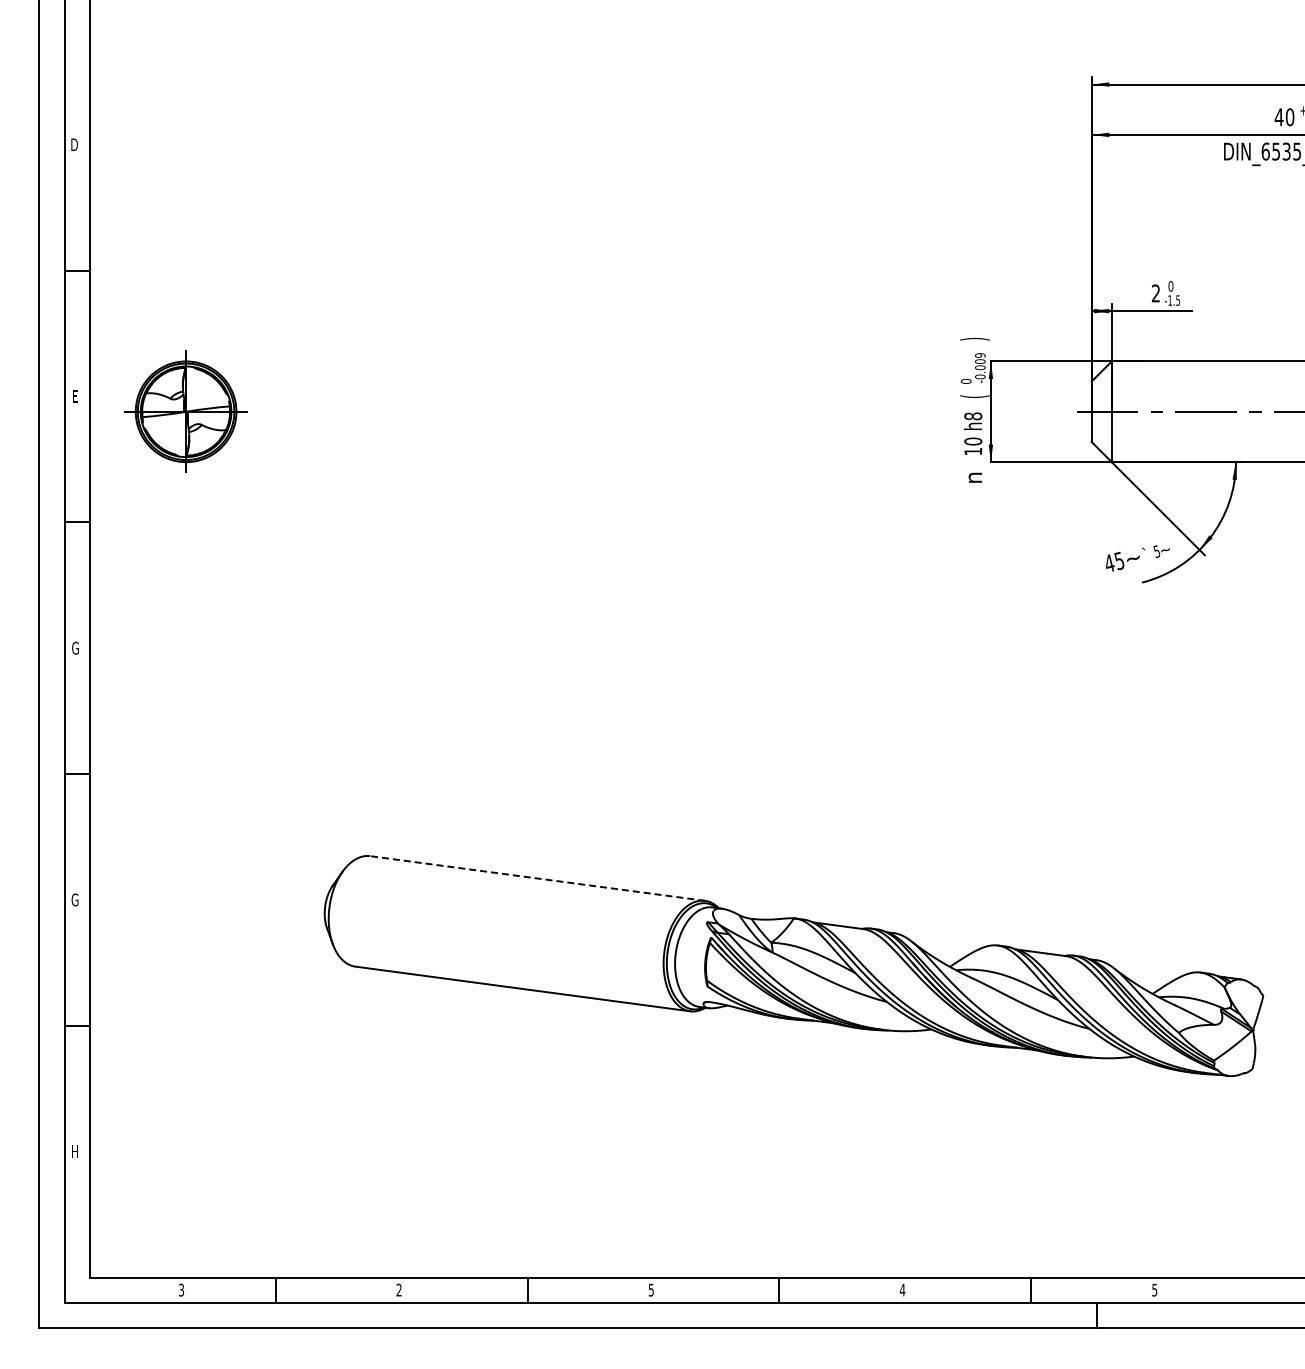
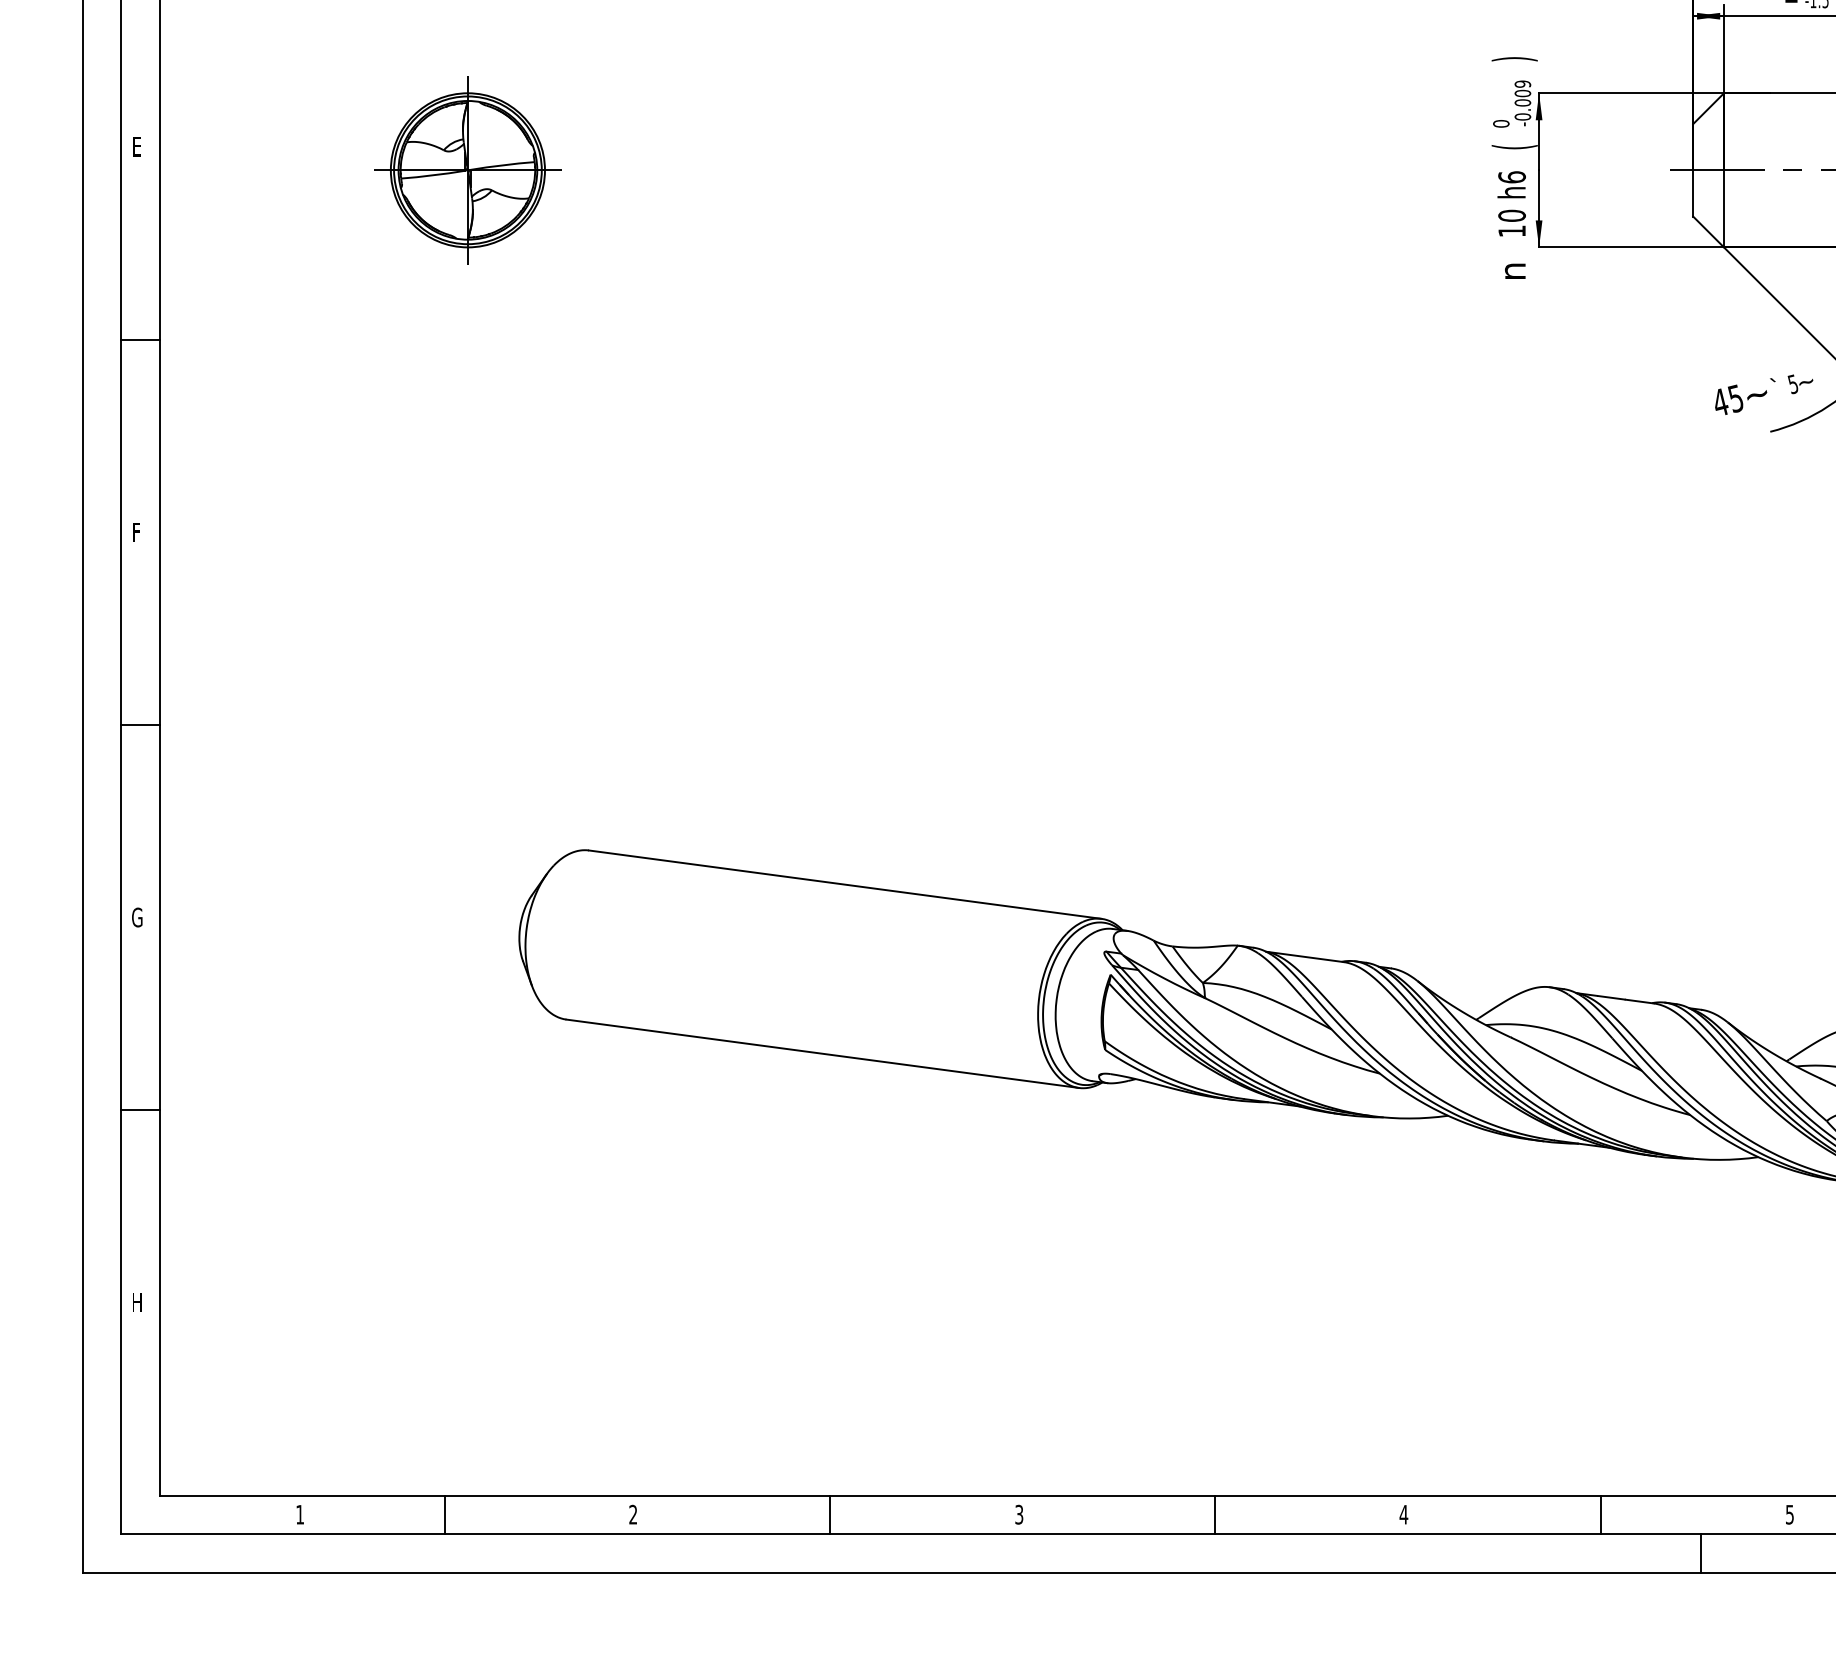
part: (185, 411) -> (466, 169), moved
text: (973, 416) -> (1512, 177), h8 -> h6
text: (75, 647) -> (137, 531), G -> F
line: (537, 878) -> (845, 884), dashed -> solid
text: (181, 1289) -> (300, 1513), 3 -> 1
text: (651, 1289) -> (1019, 1513), 5 -> 3

